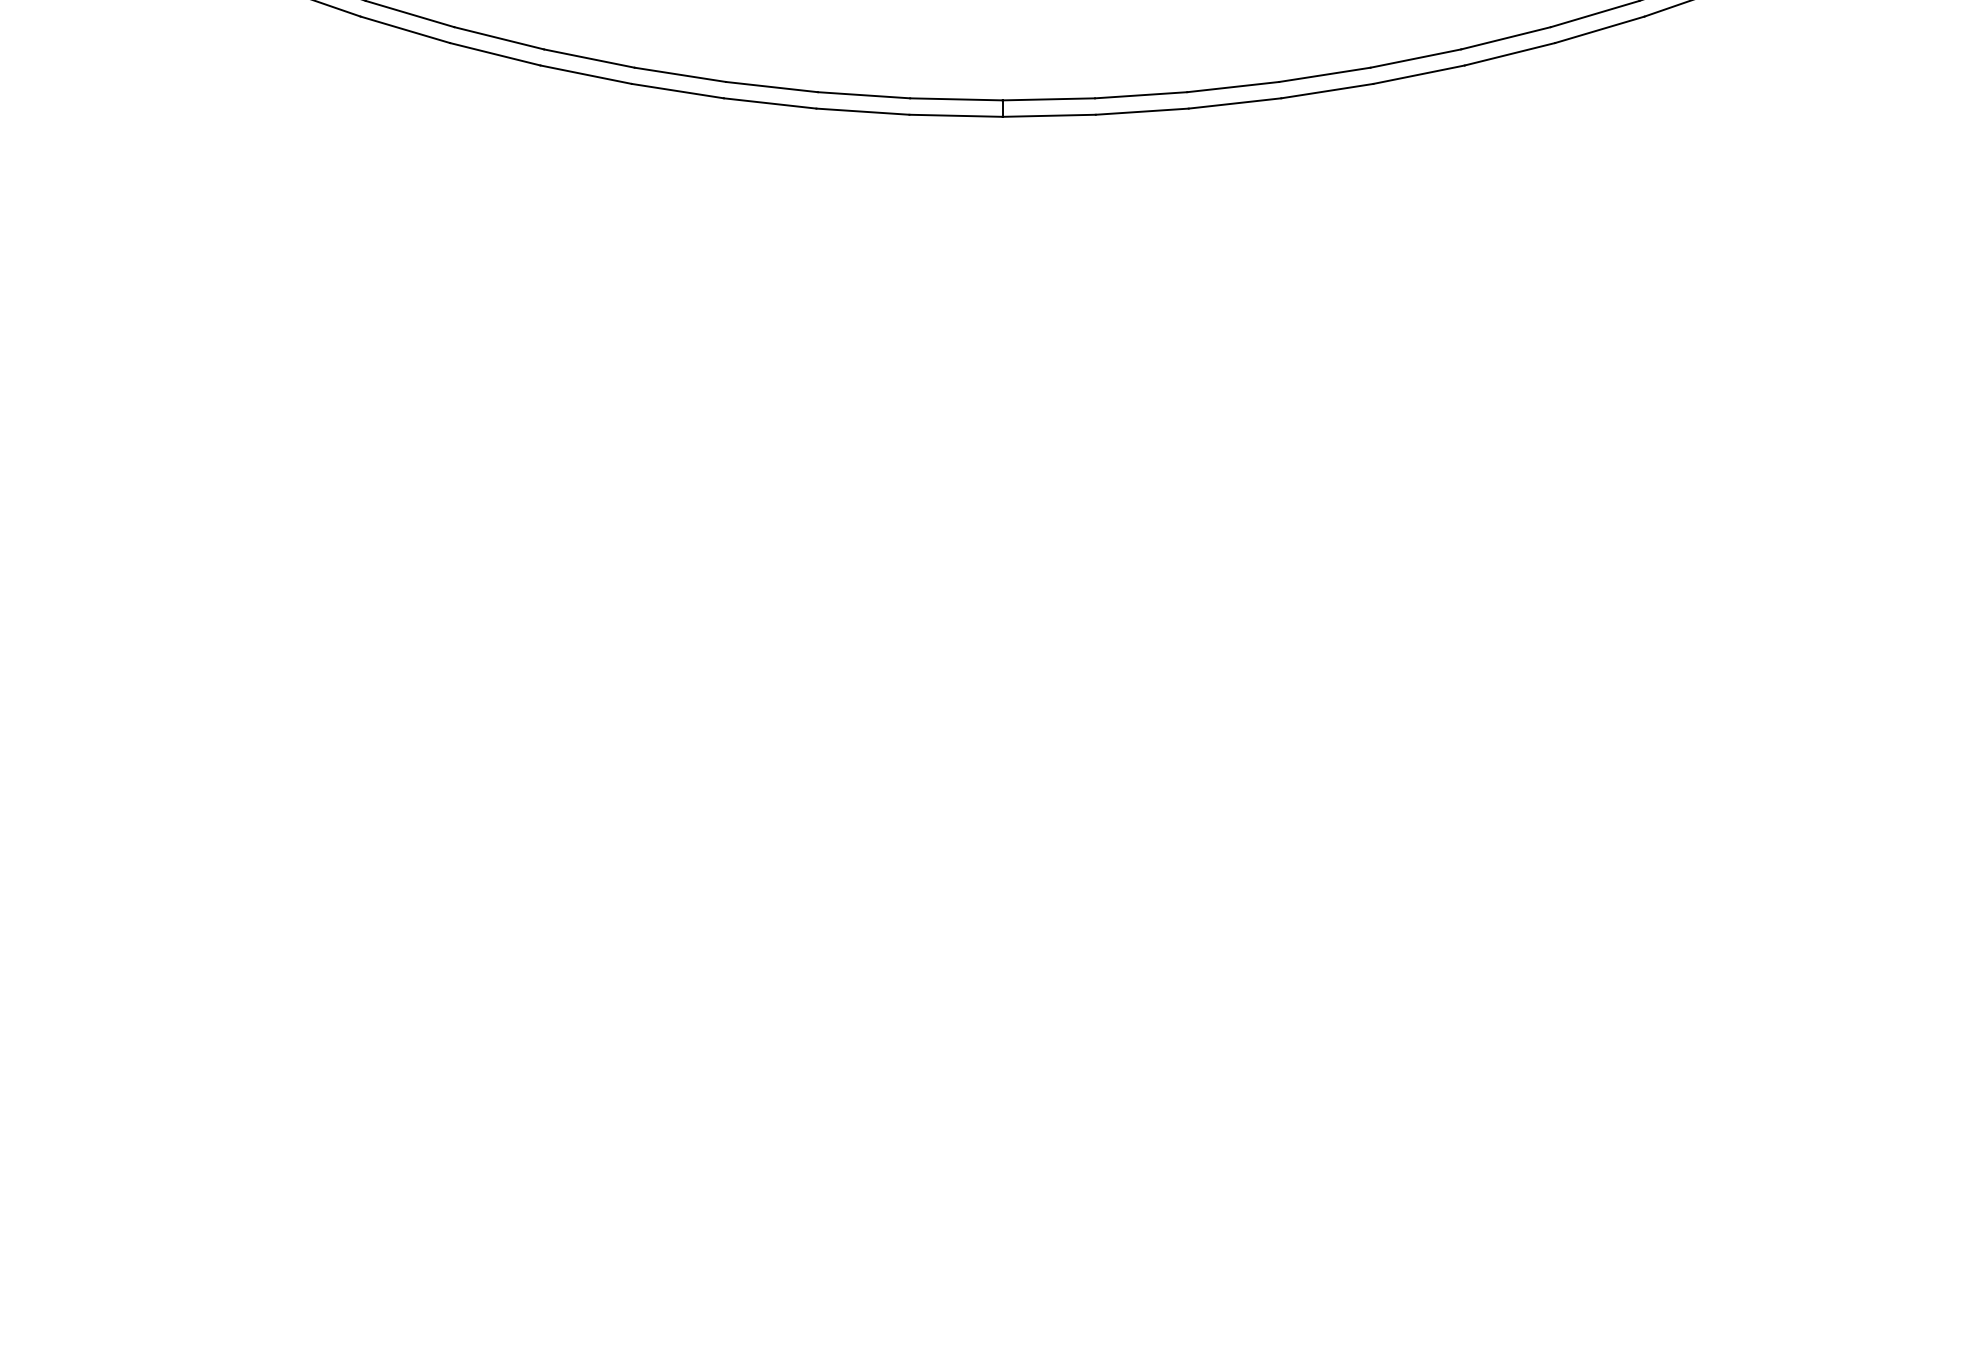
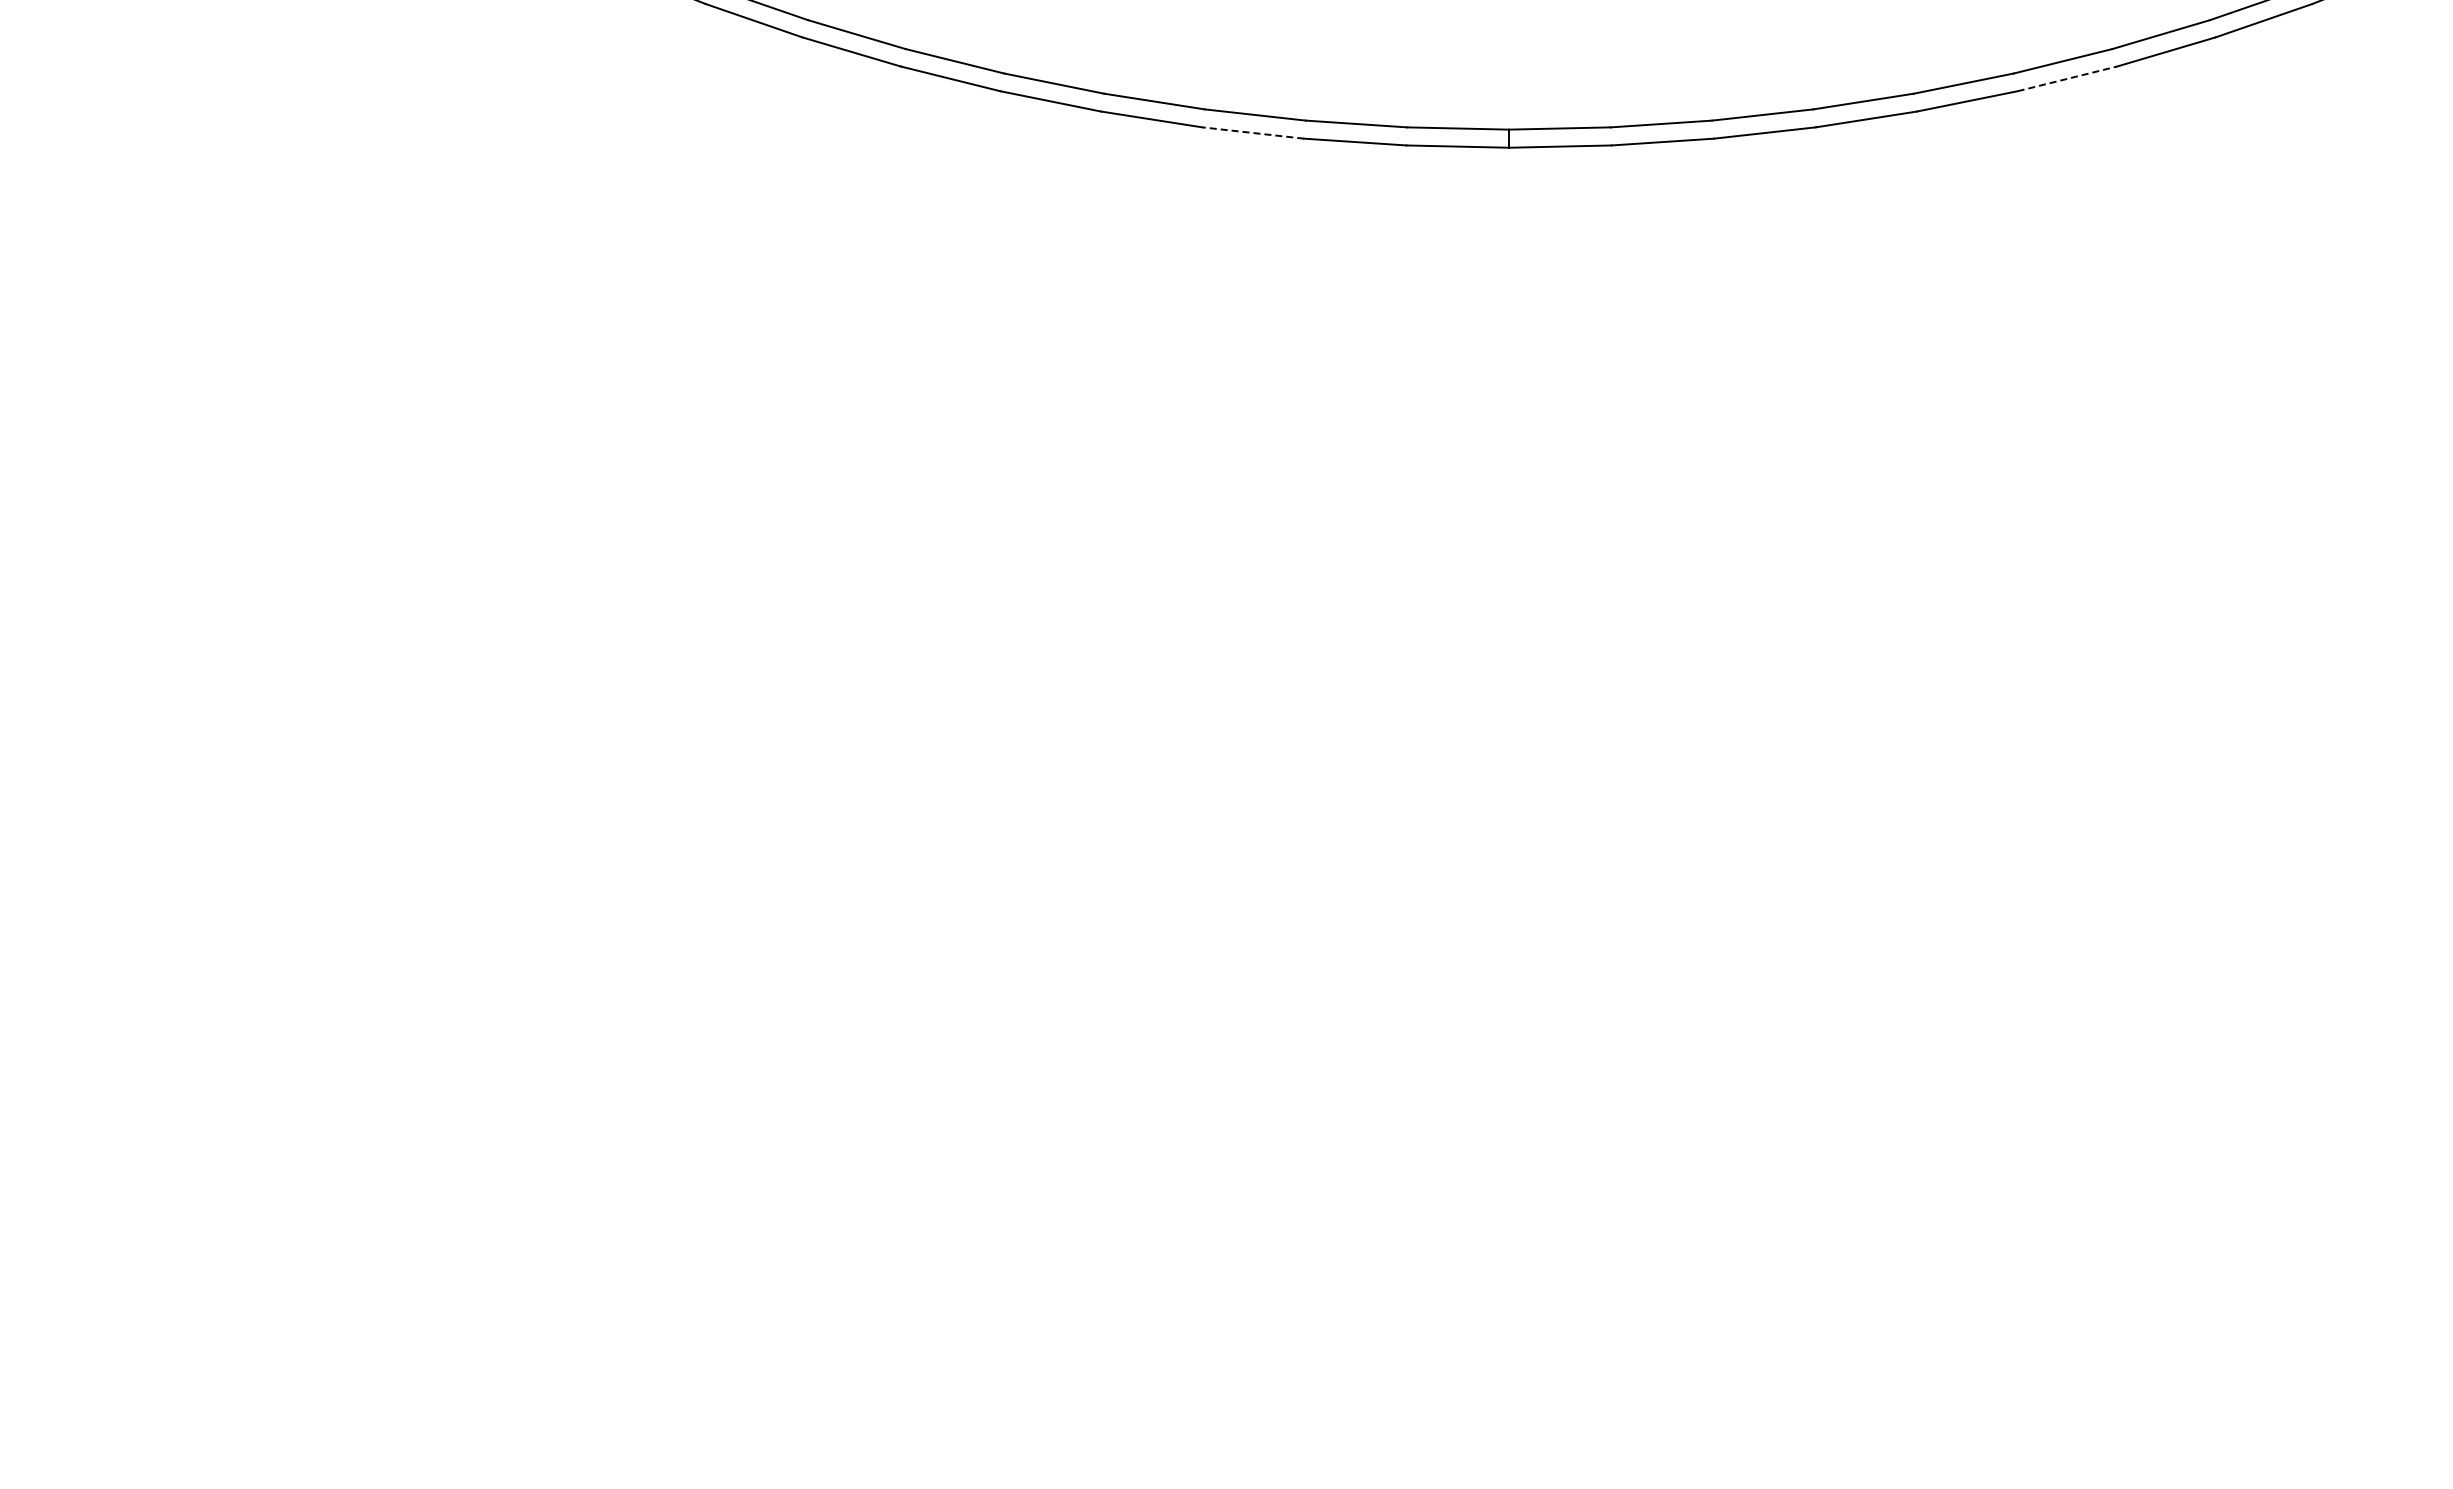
line: (1510, 53) -> (2067, 78), solid -> dashed
line: (769, 102) -> (1252, 132), solid -> dashed

